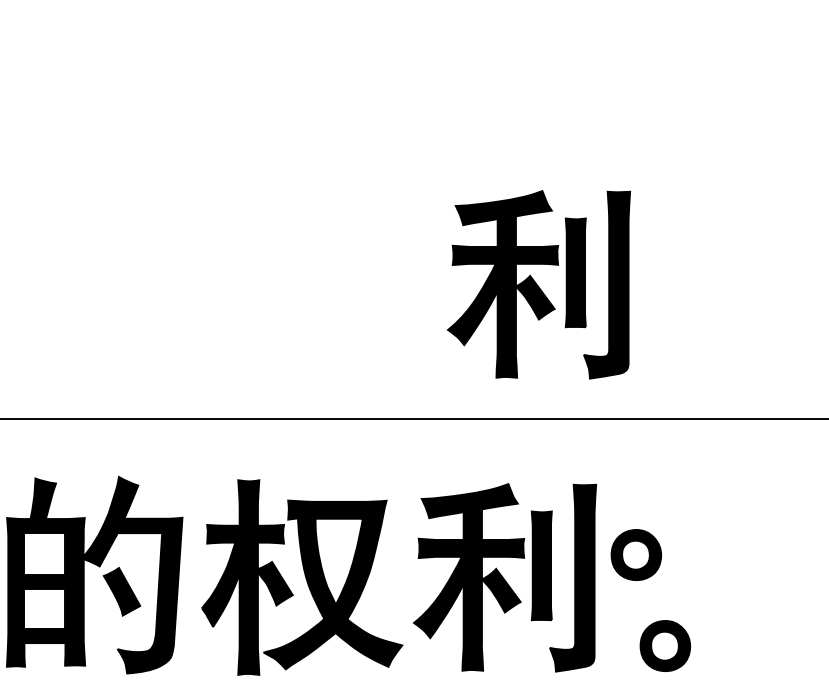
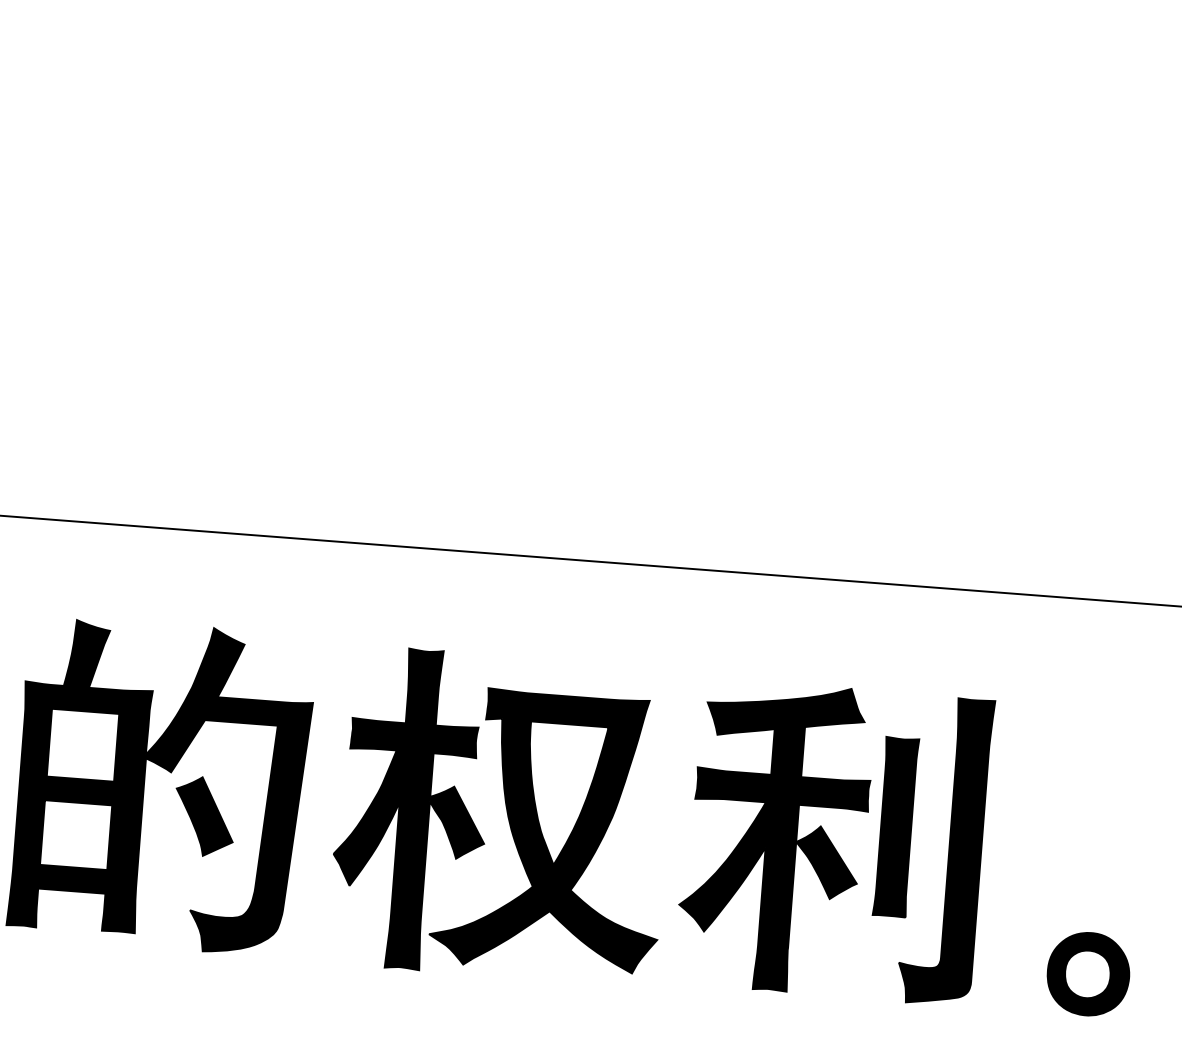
part: (539, 284) -> (927, 365), removed
part: (636, 554) -> (1052, 820), removed

